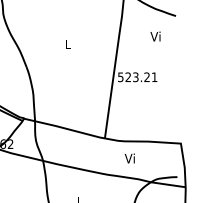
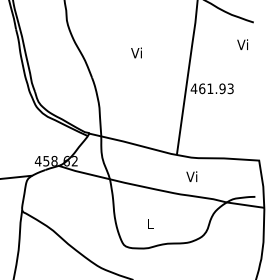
text: (155, 36) -> (242, 44), moved
text: (67, 43) -> (136, 52), L -> Vi
text: (136, 77) -> (211, 88), 523.21 -> 461.93
text: (129, 158) -> (191, 176), moved

